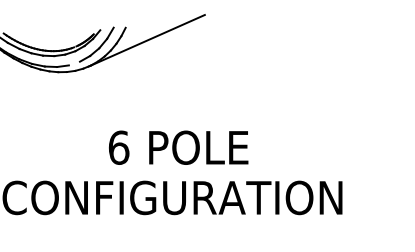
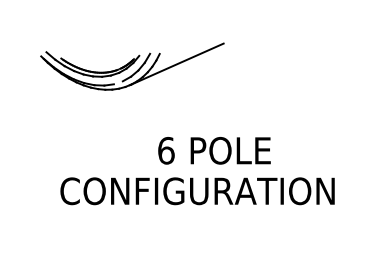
text: (178, 147) -> (214, 150), moved

